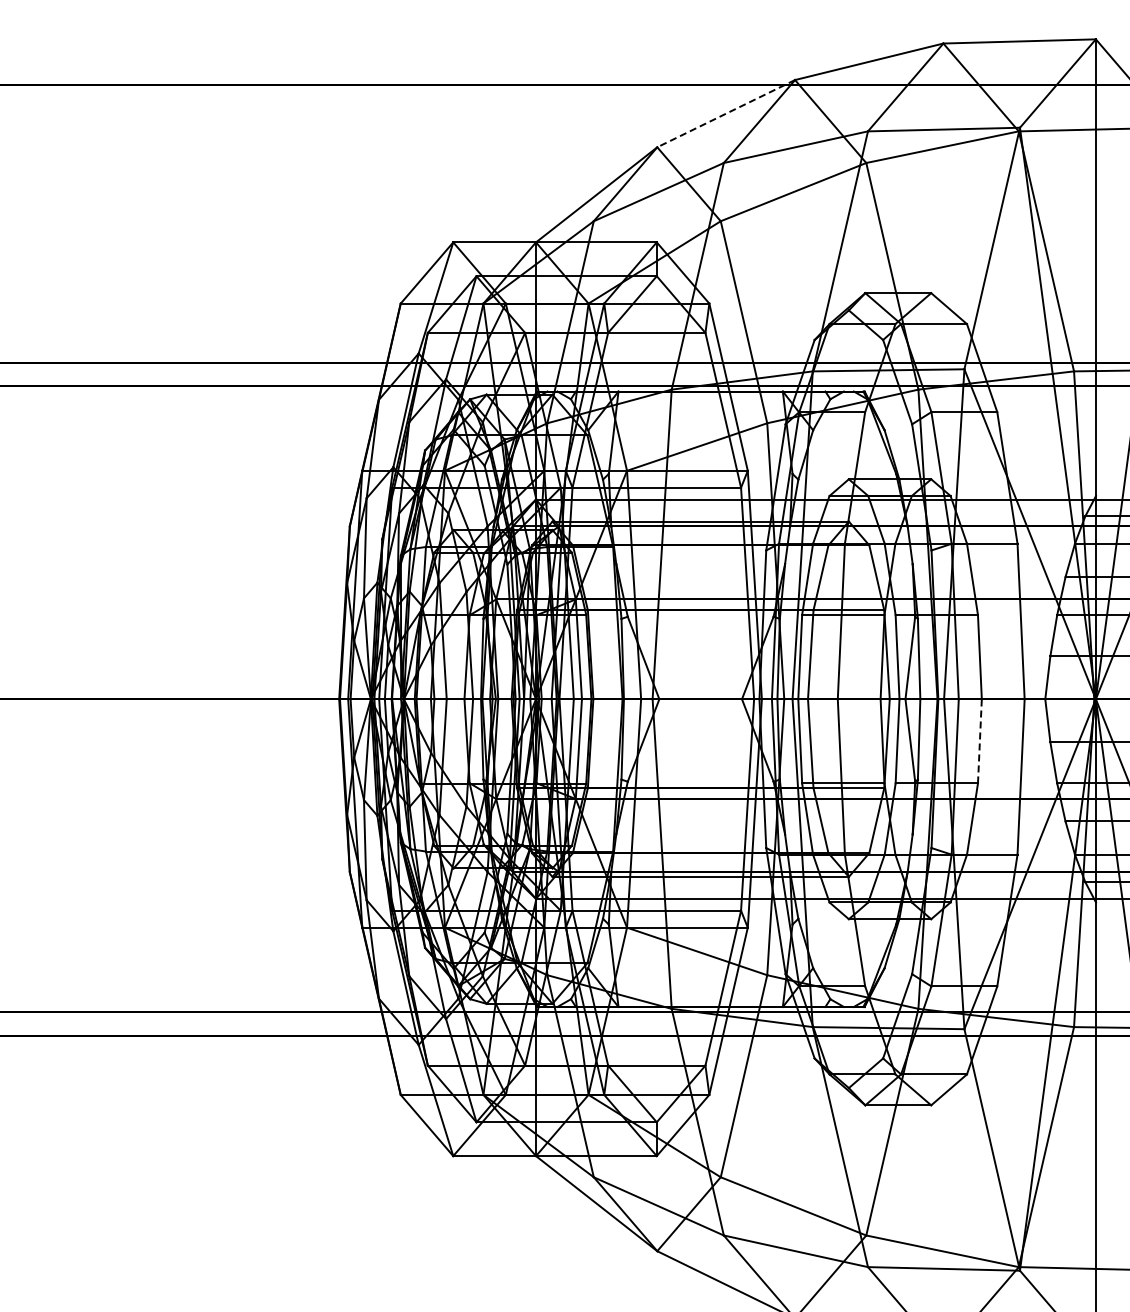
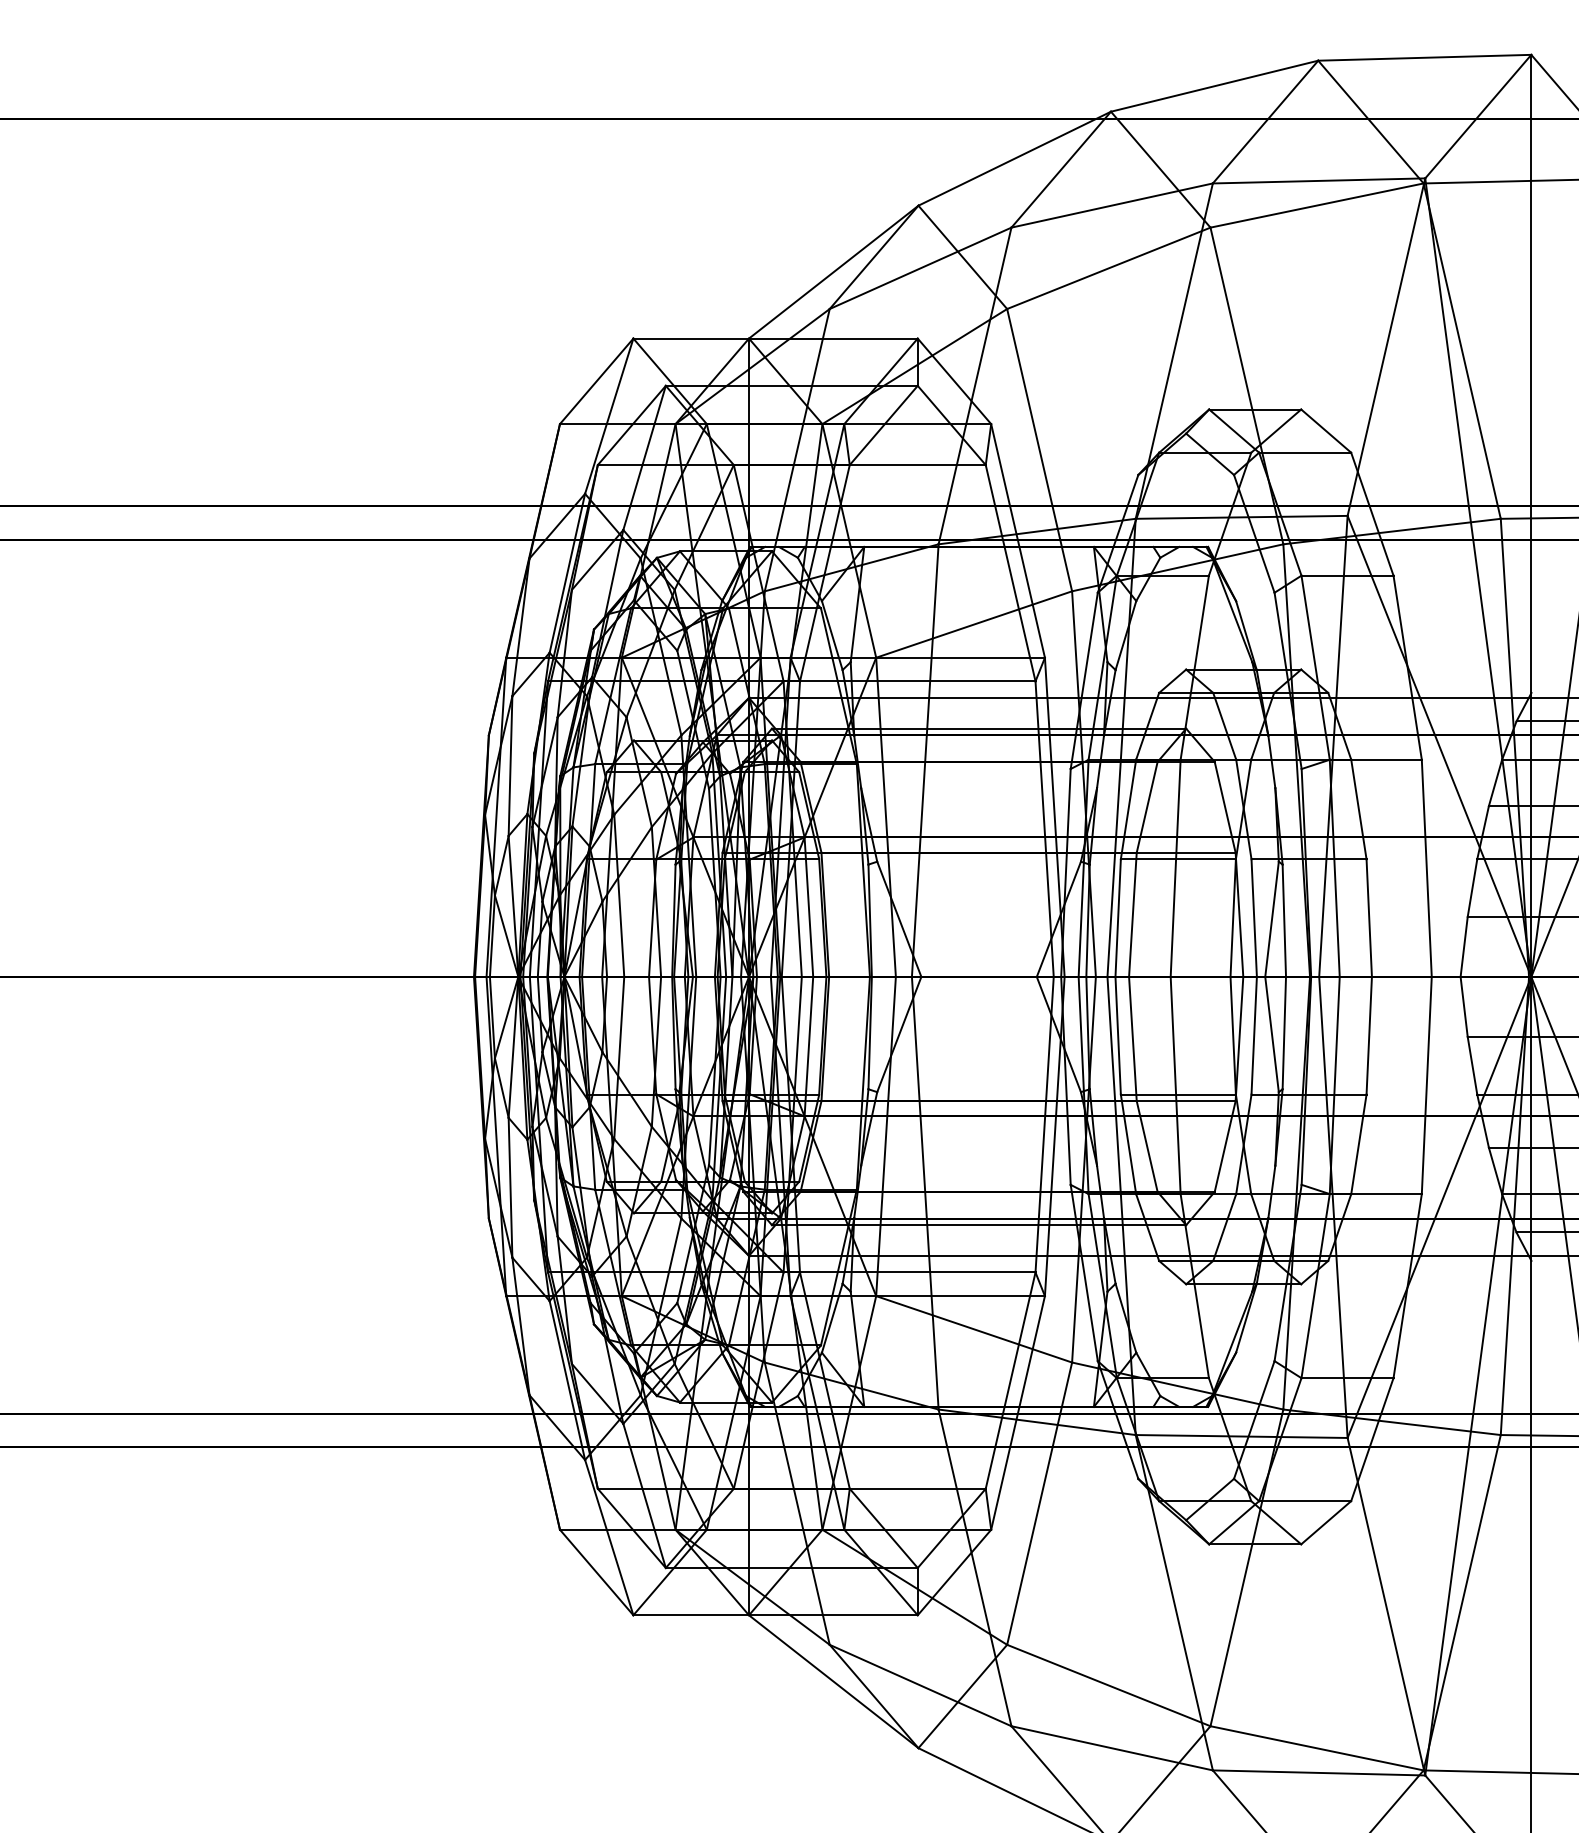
line: (726, 113) -> (1015, 158), dashed -> solid
line: (979, 740) -> (1368, 1034), dashed -> solid

